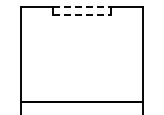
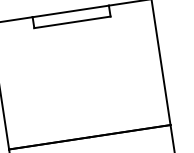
line: (81, 6) -> (70, 11), dashed -> solid
line: (81, 14) -> (71, 21), dashed -> solid

